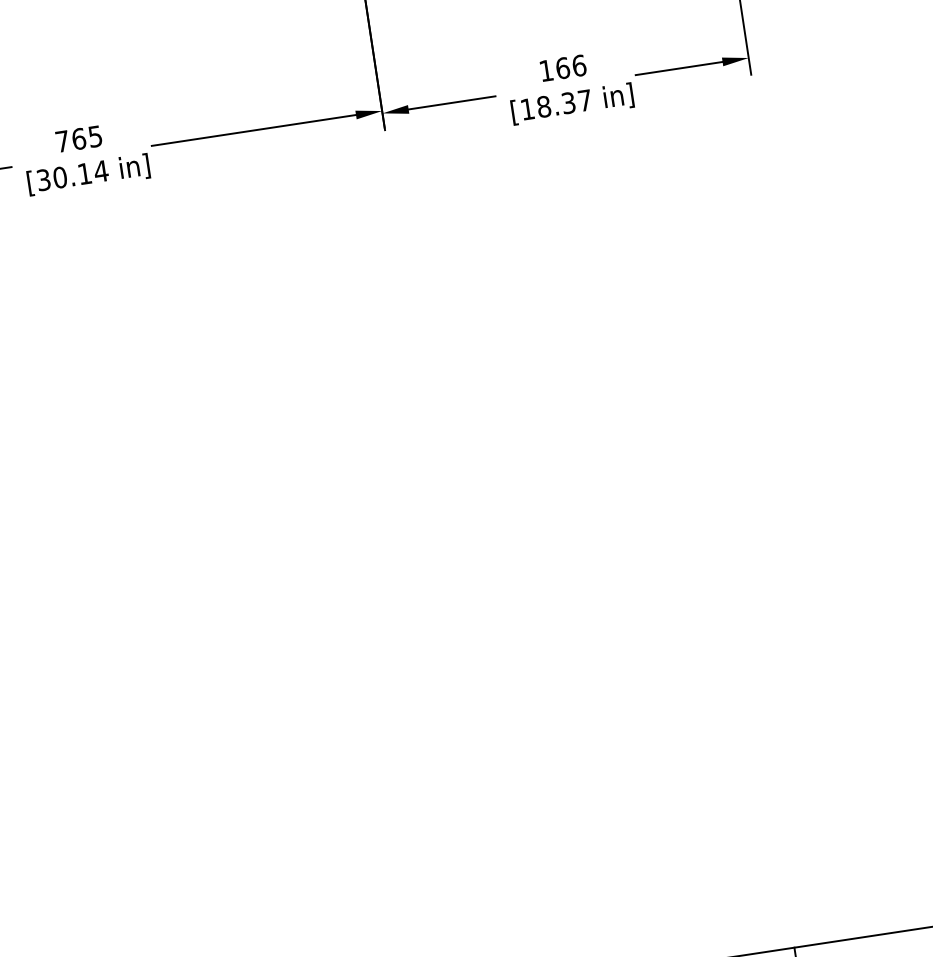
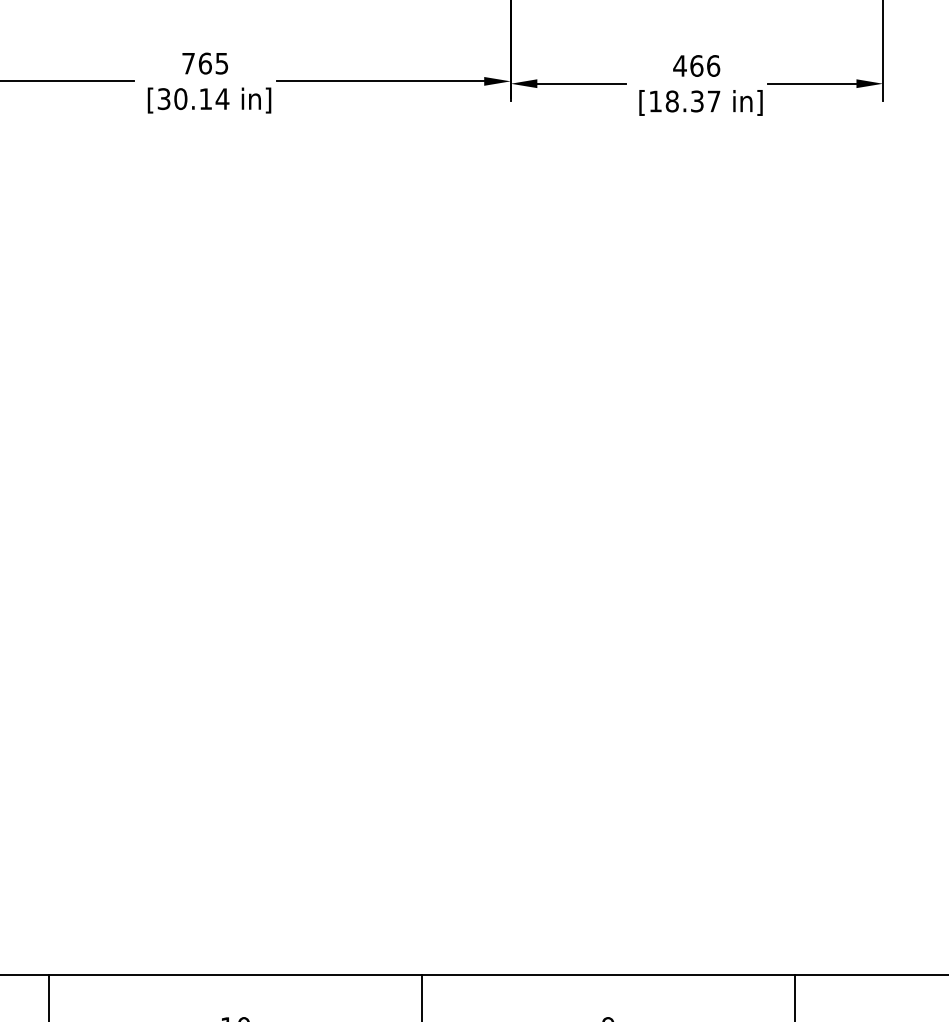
text: (545, 70) -> (679, 65), 166 -> 466

